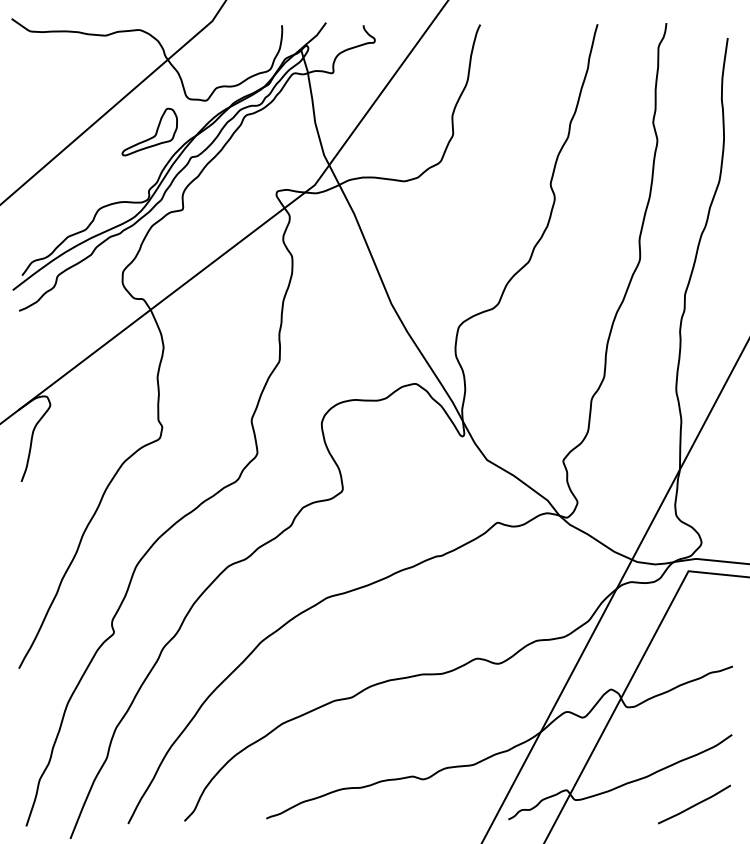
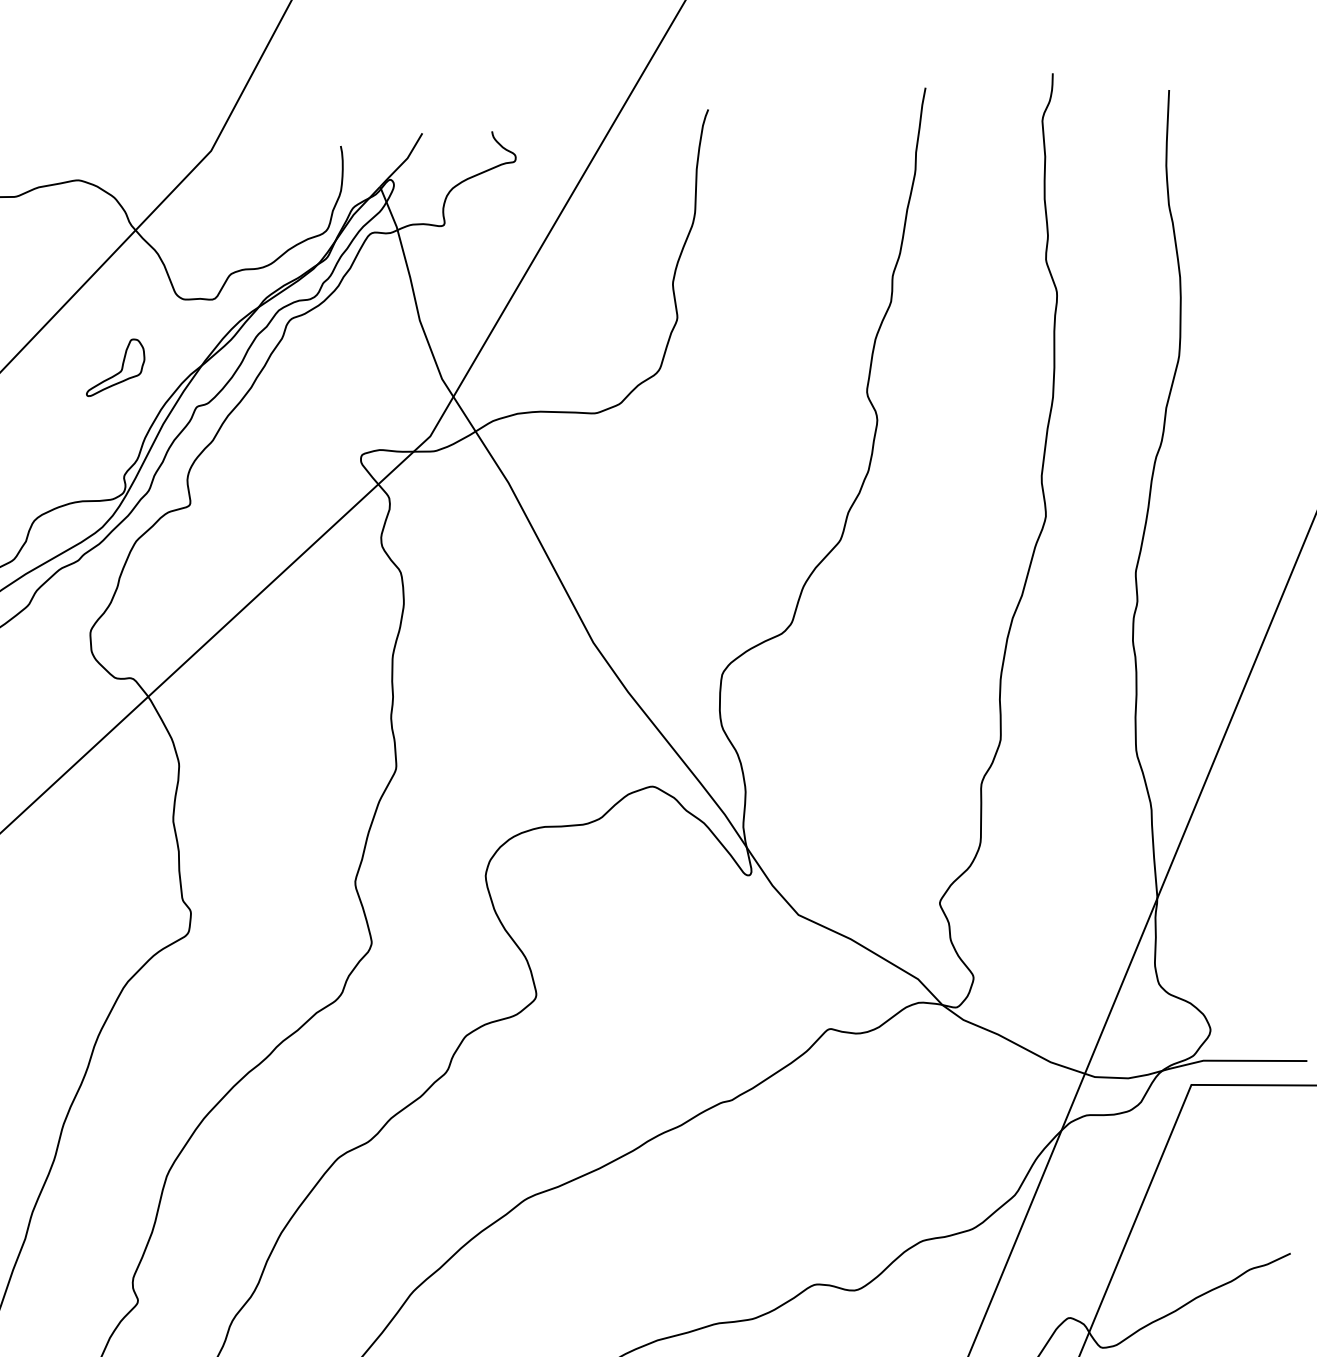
part: (149, 131) -> (114, 366), size x0.6

